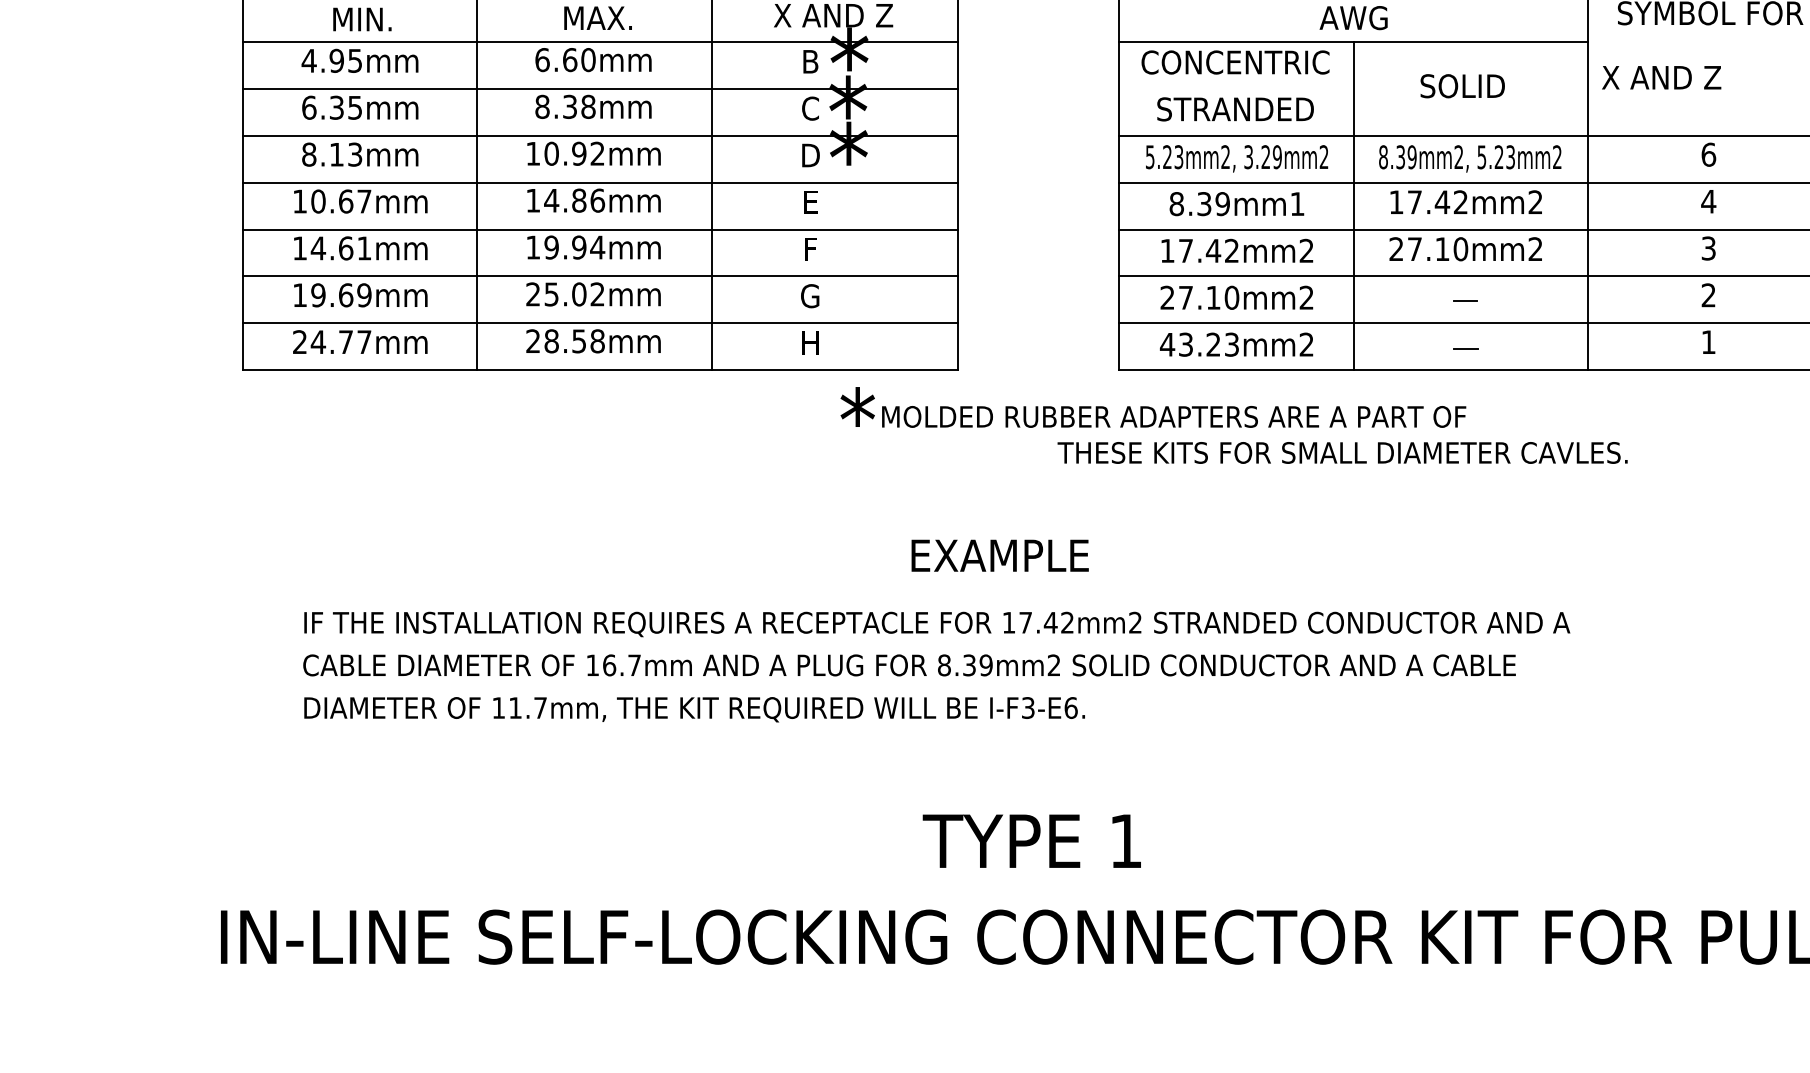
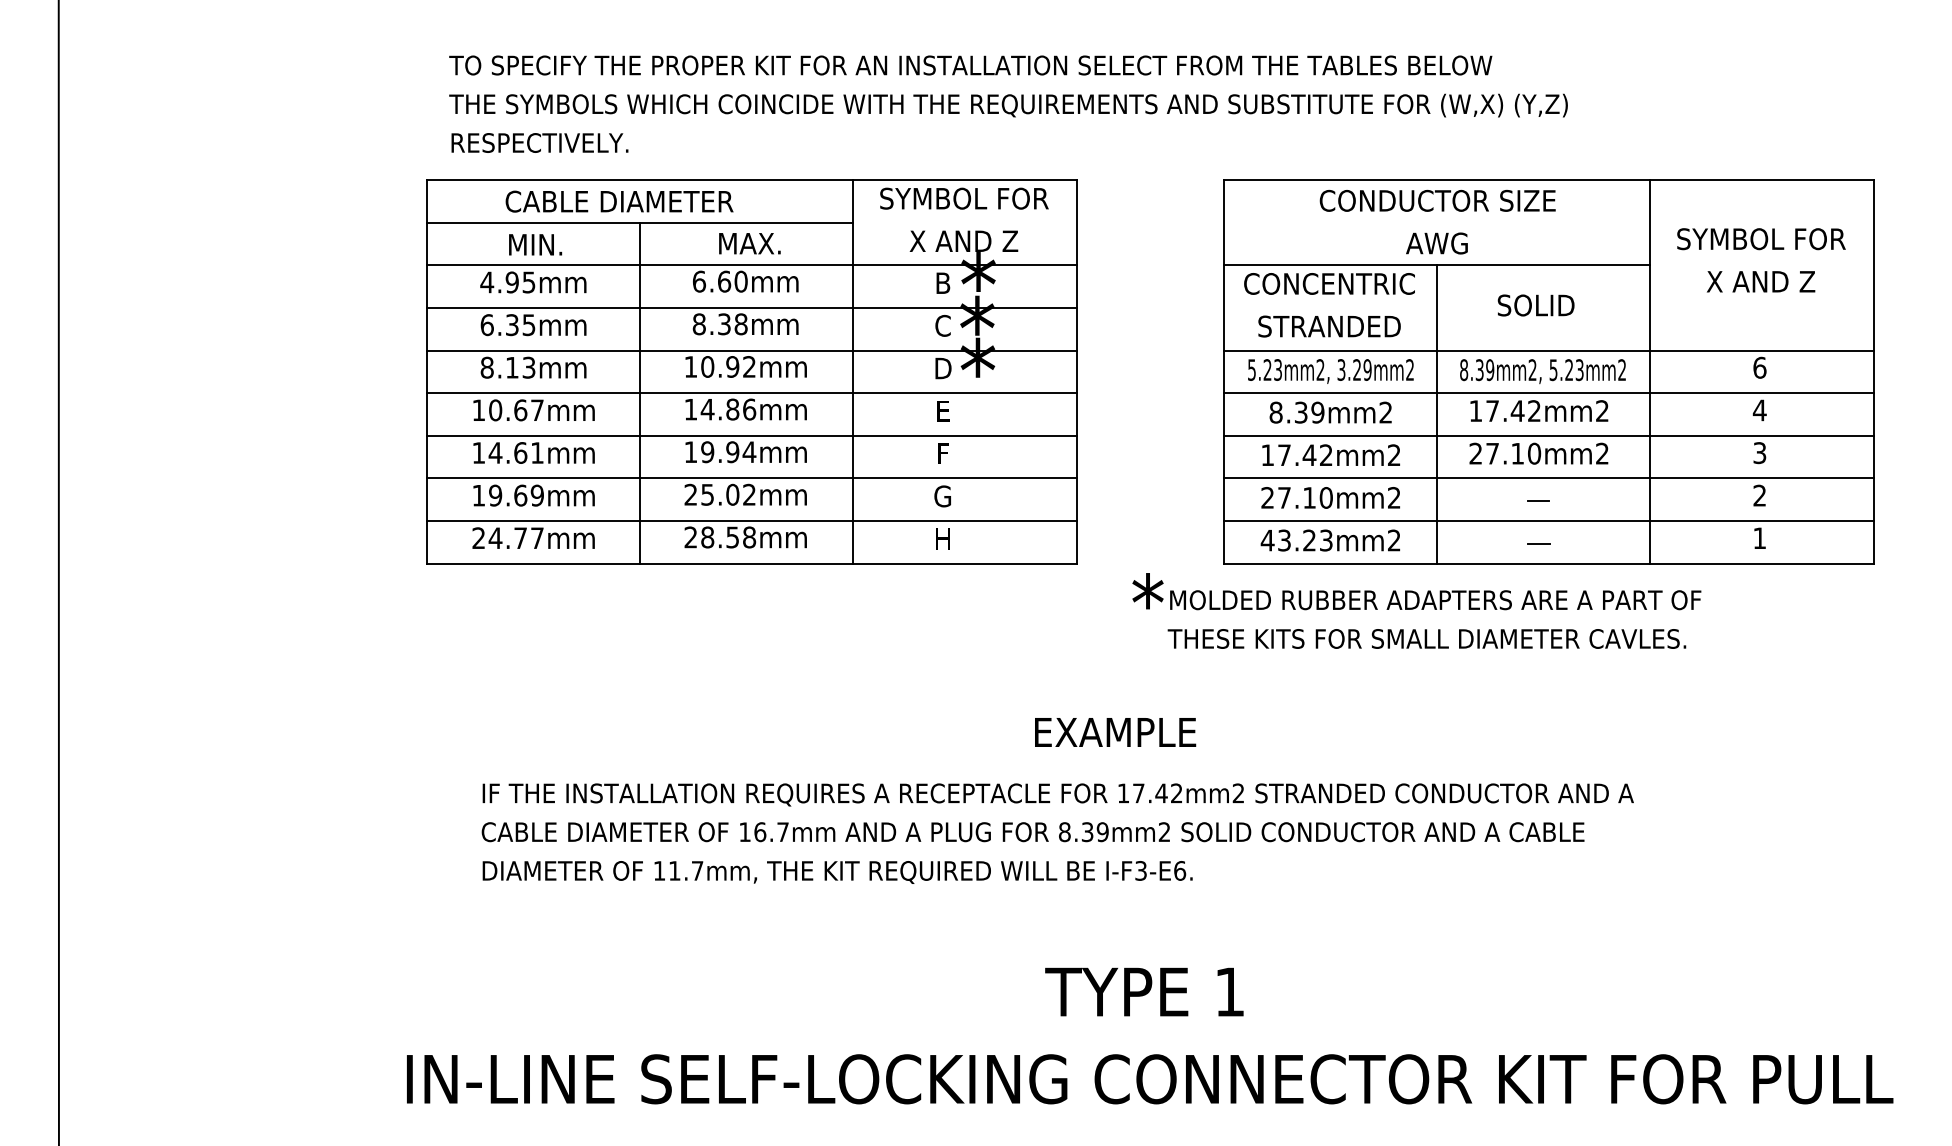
text: (1661, 77) -> (1760, 281), moved
text: (1297, 203) -> (1385, 412), 8.39mm1 -> 8.39mm2
text: (1153, 407) -> (1416, 591), moved

